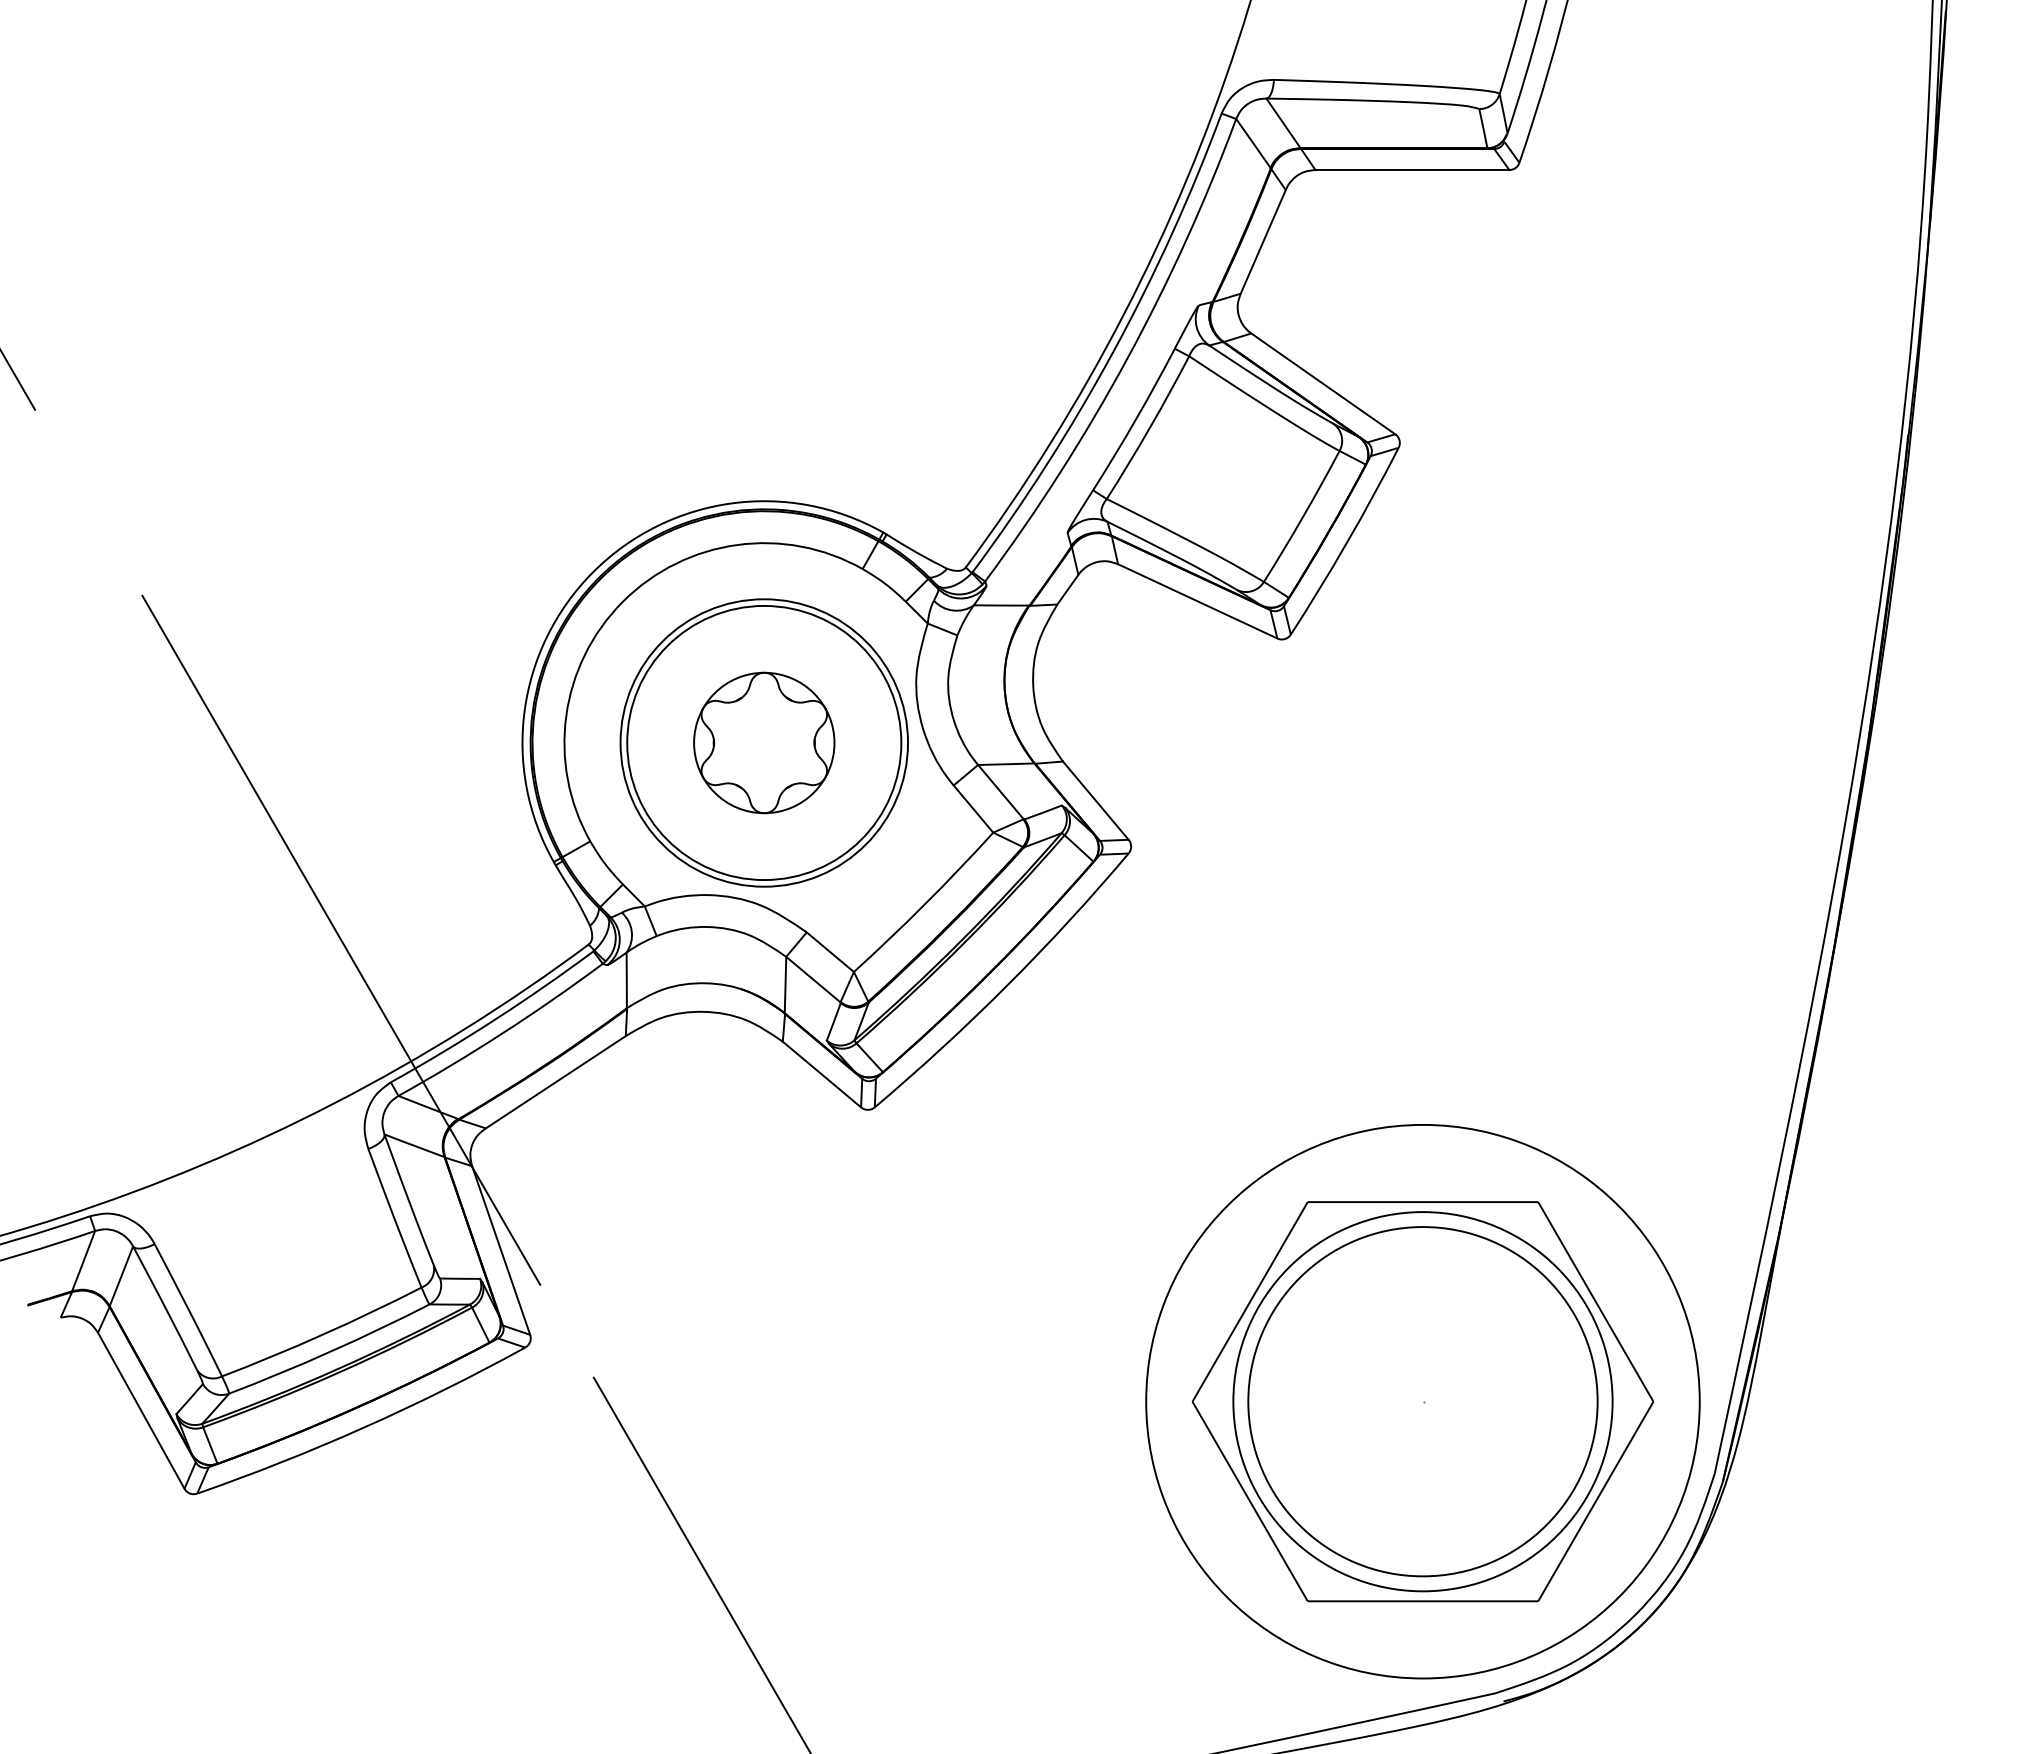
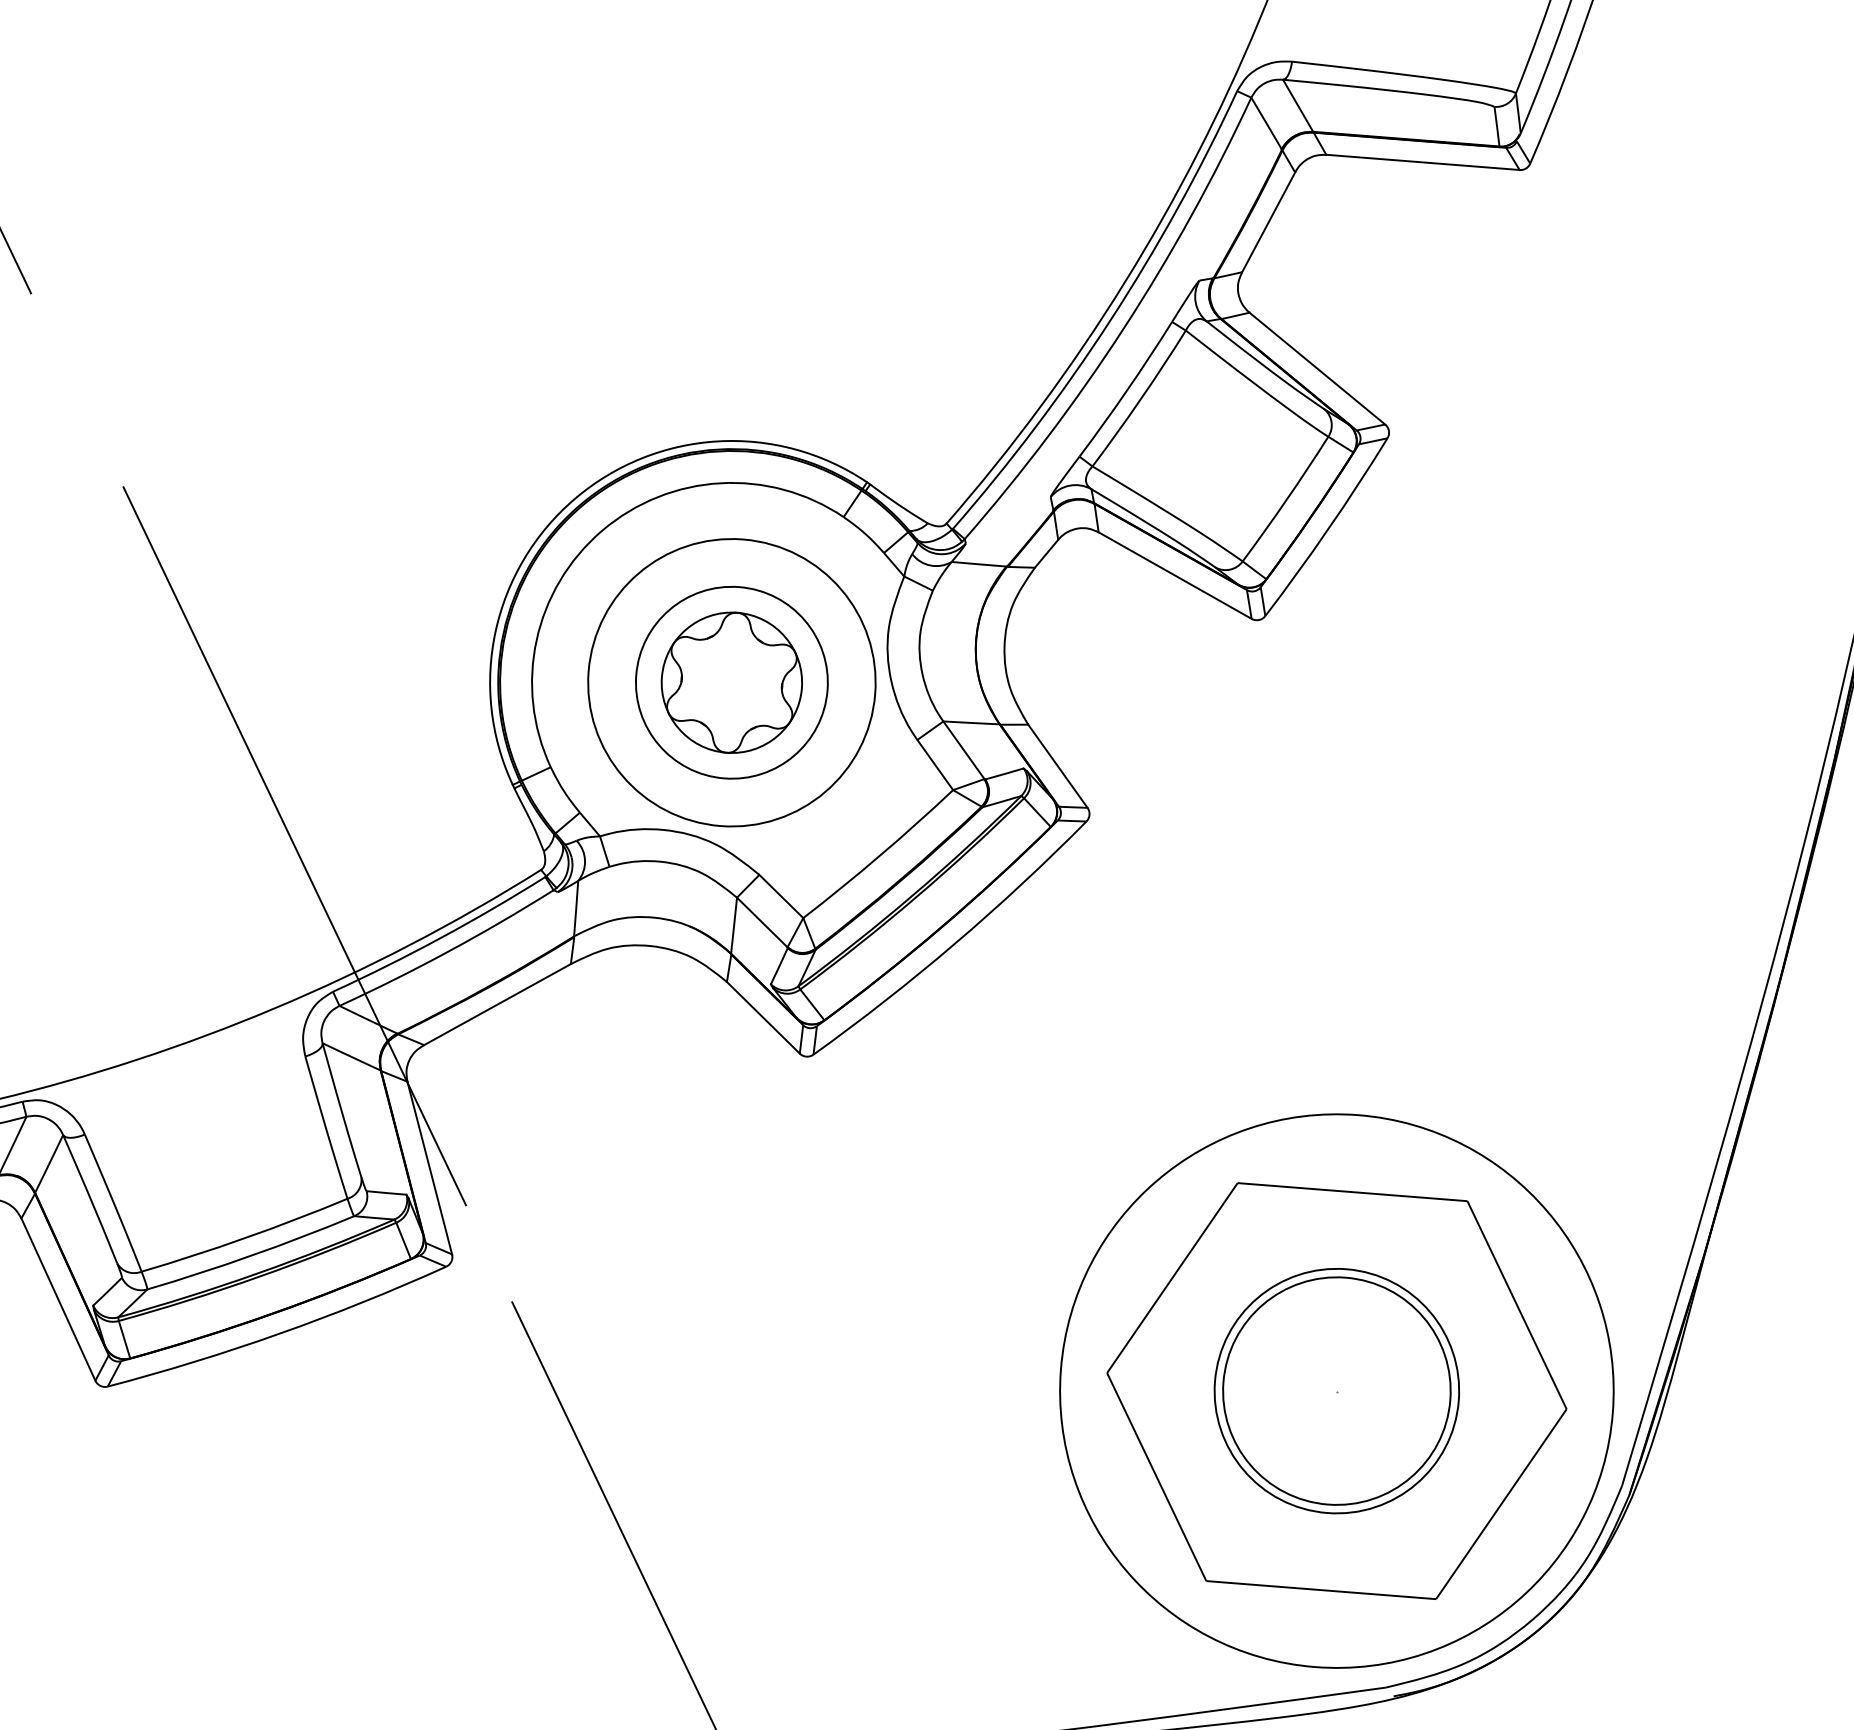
circle: (764, 742) -> (732, 682), size x0.7
circle: (1422, 1401) -> (1336, 1390), size x0.6
circle: (1422, 1401) -> (1336, 1390), size x0.7

